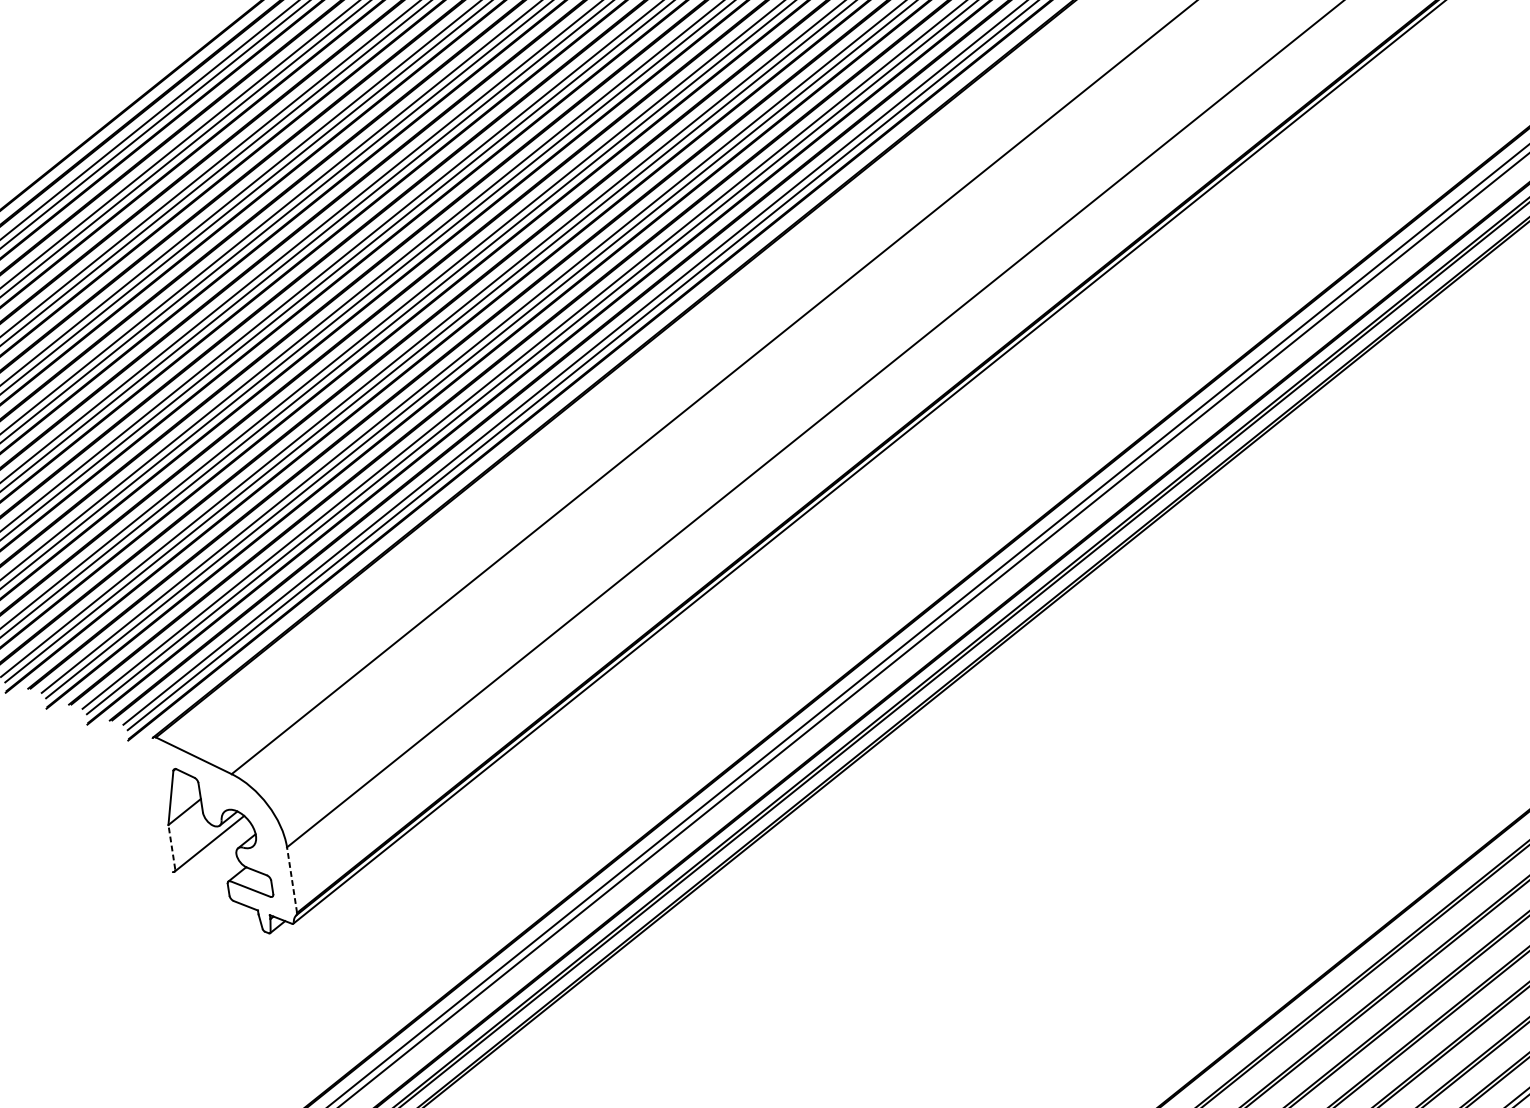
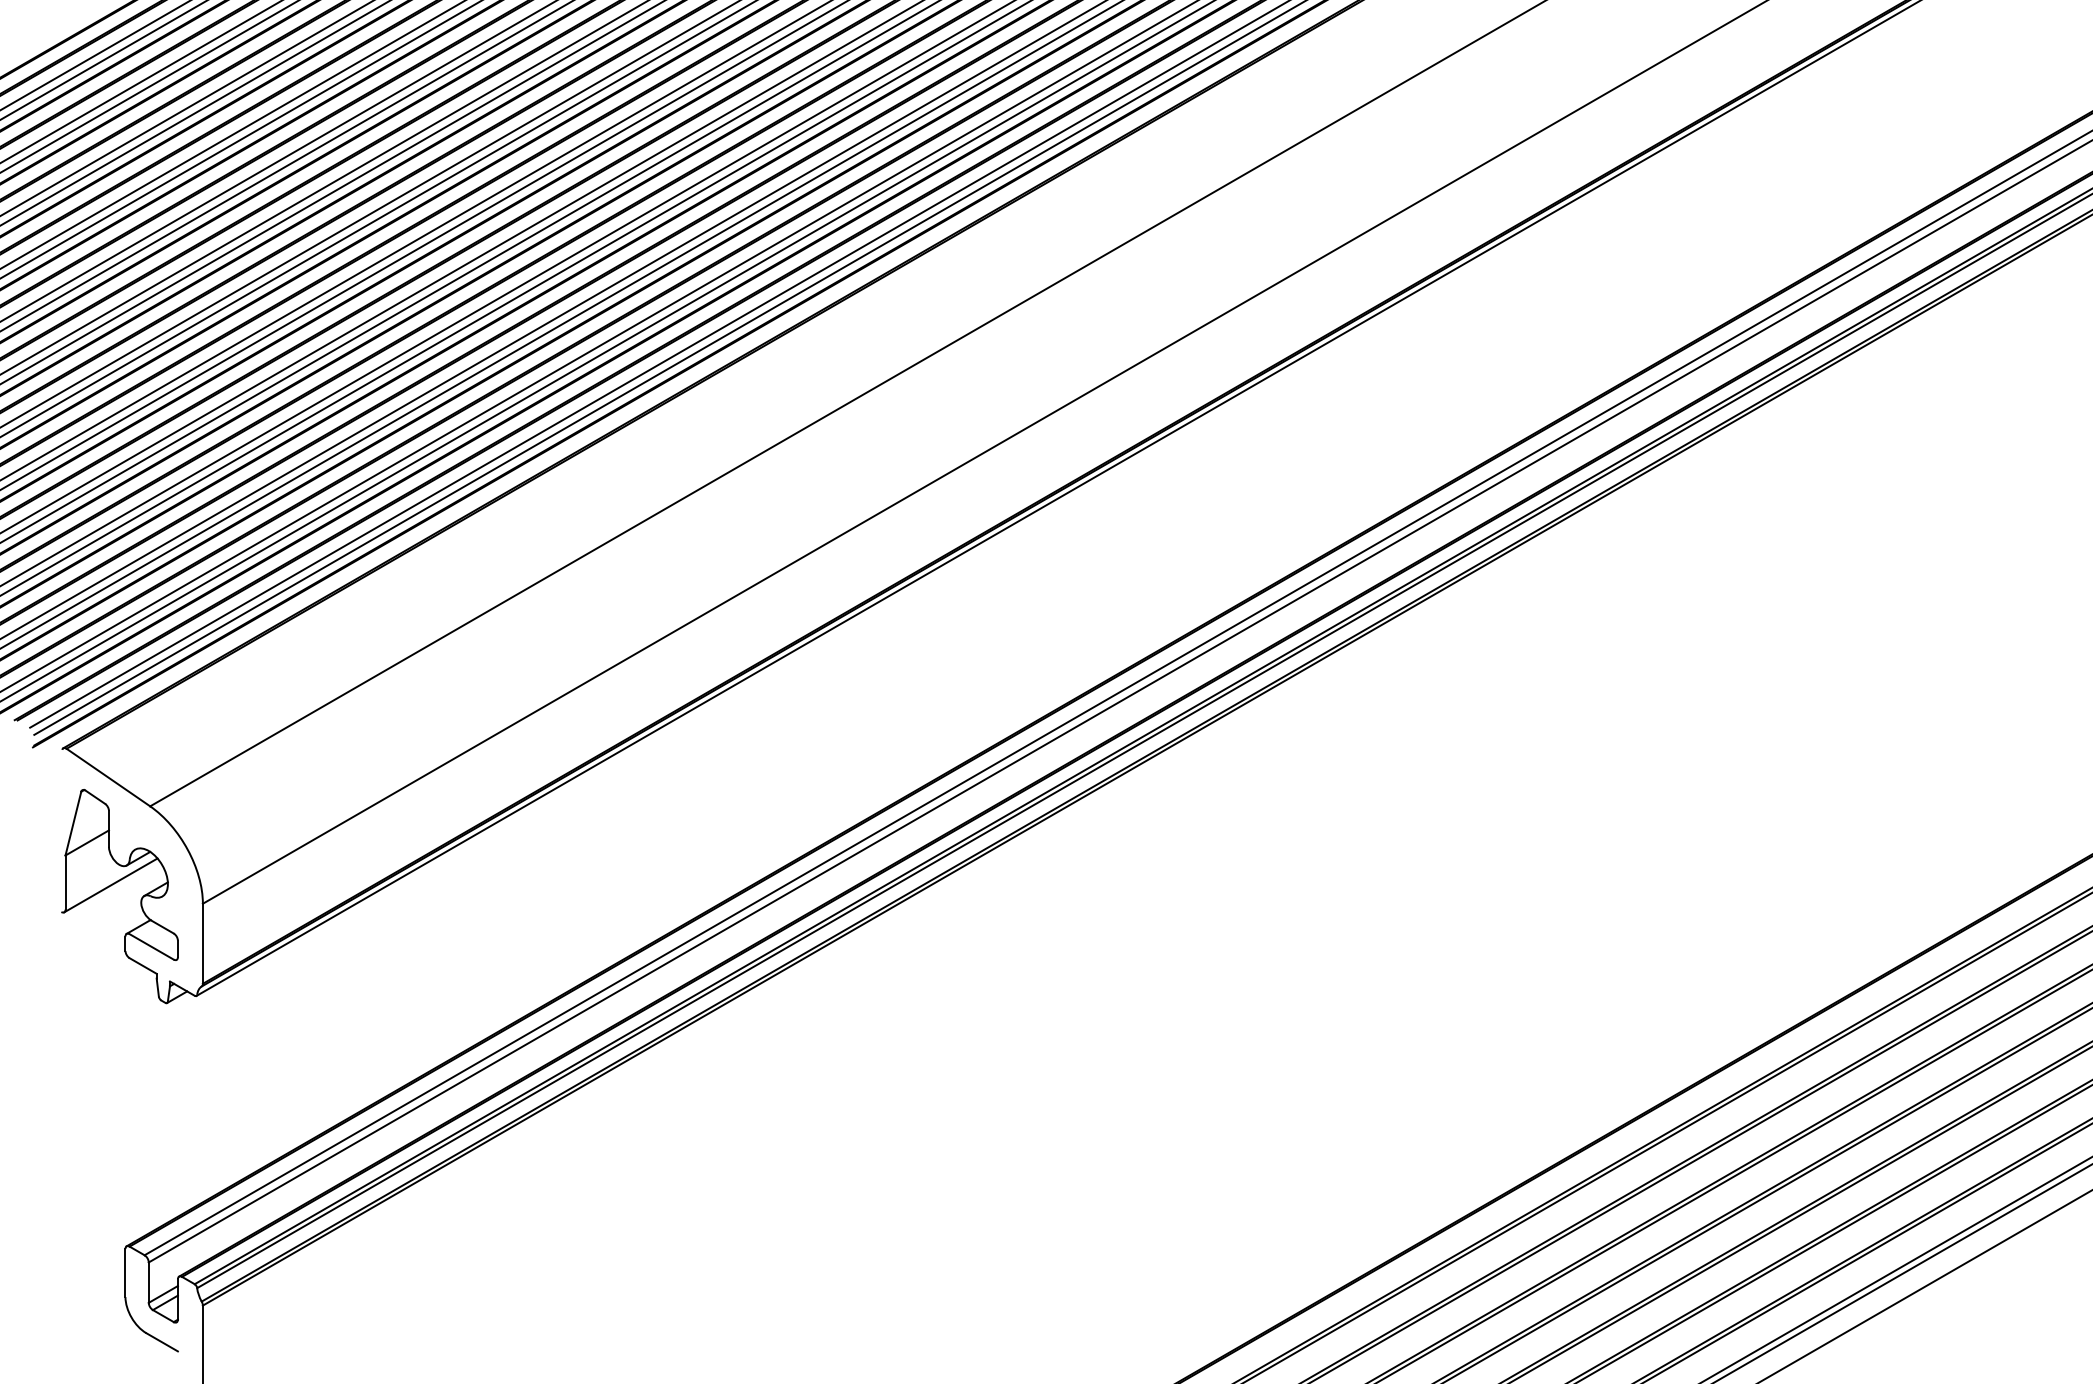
line: (171, 847) -> (65, 882), dashed -> solid
line: (291, 879) -> (202, 943), dashed -> solid

